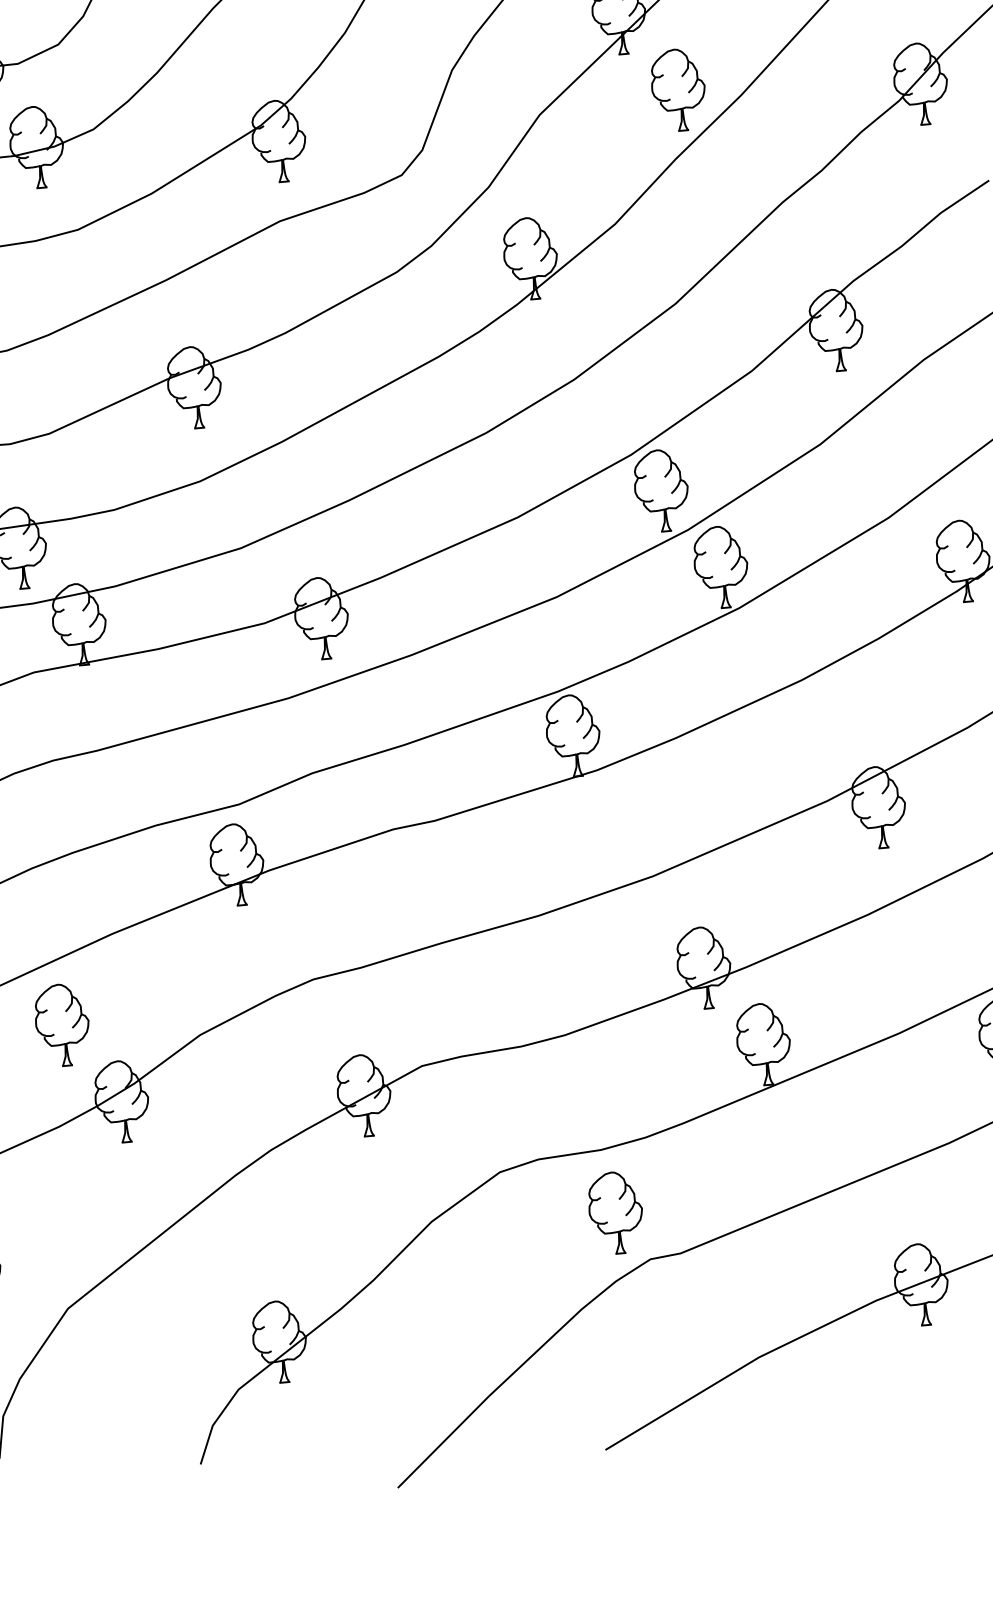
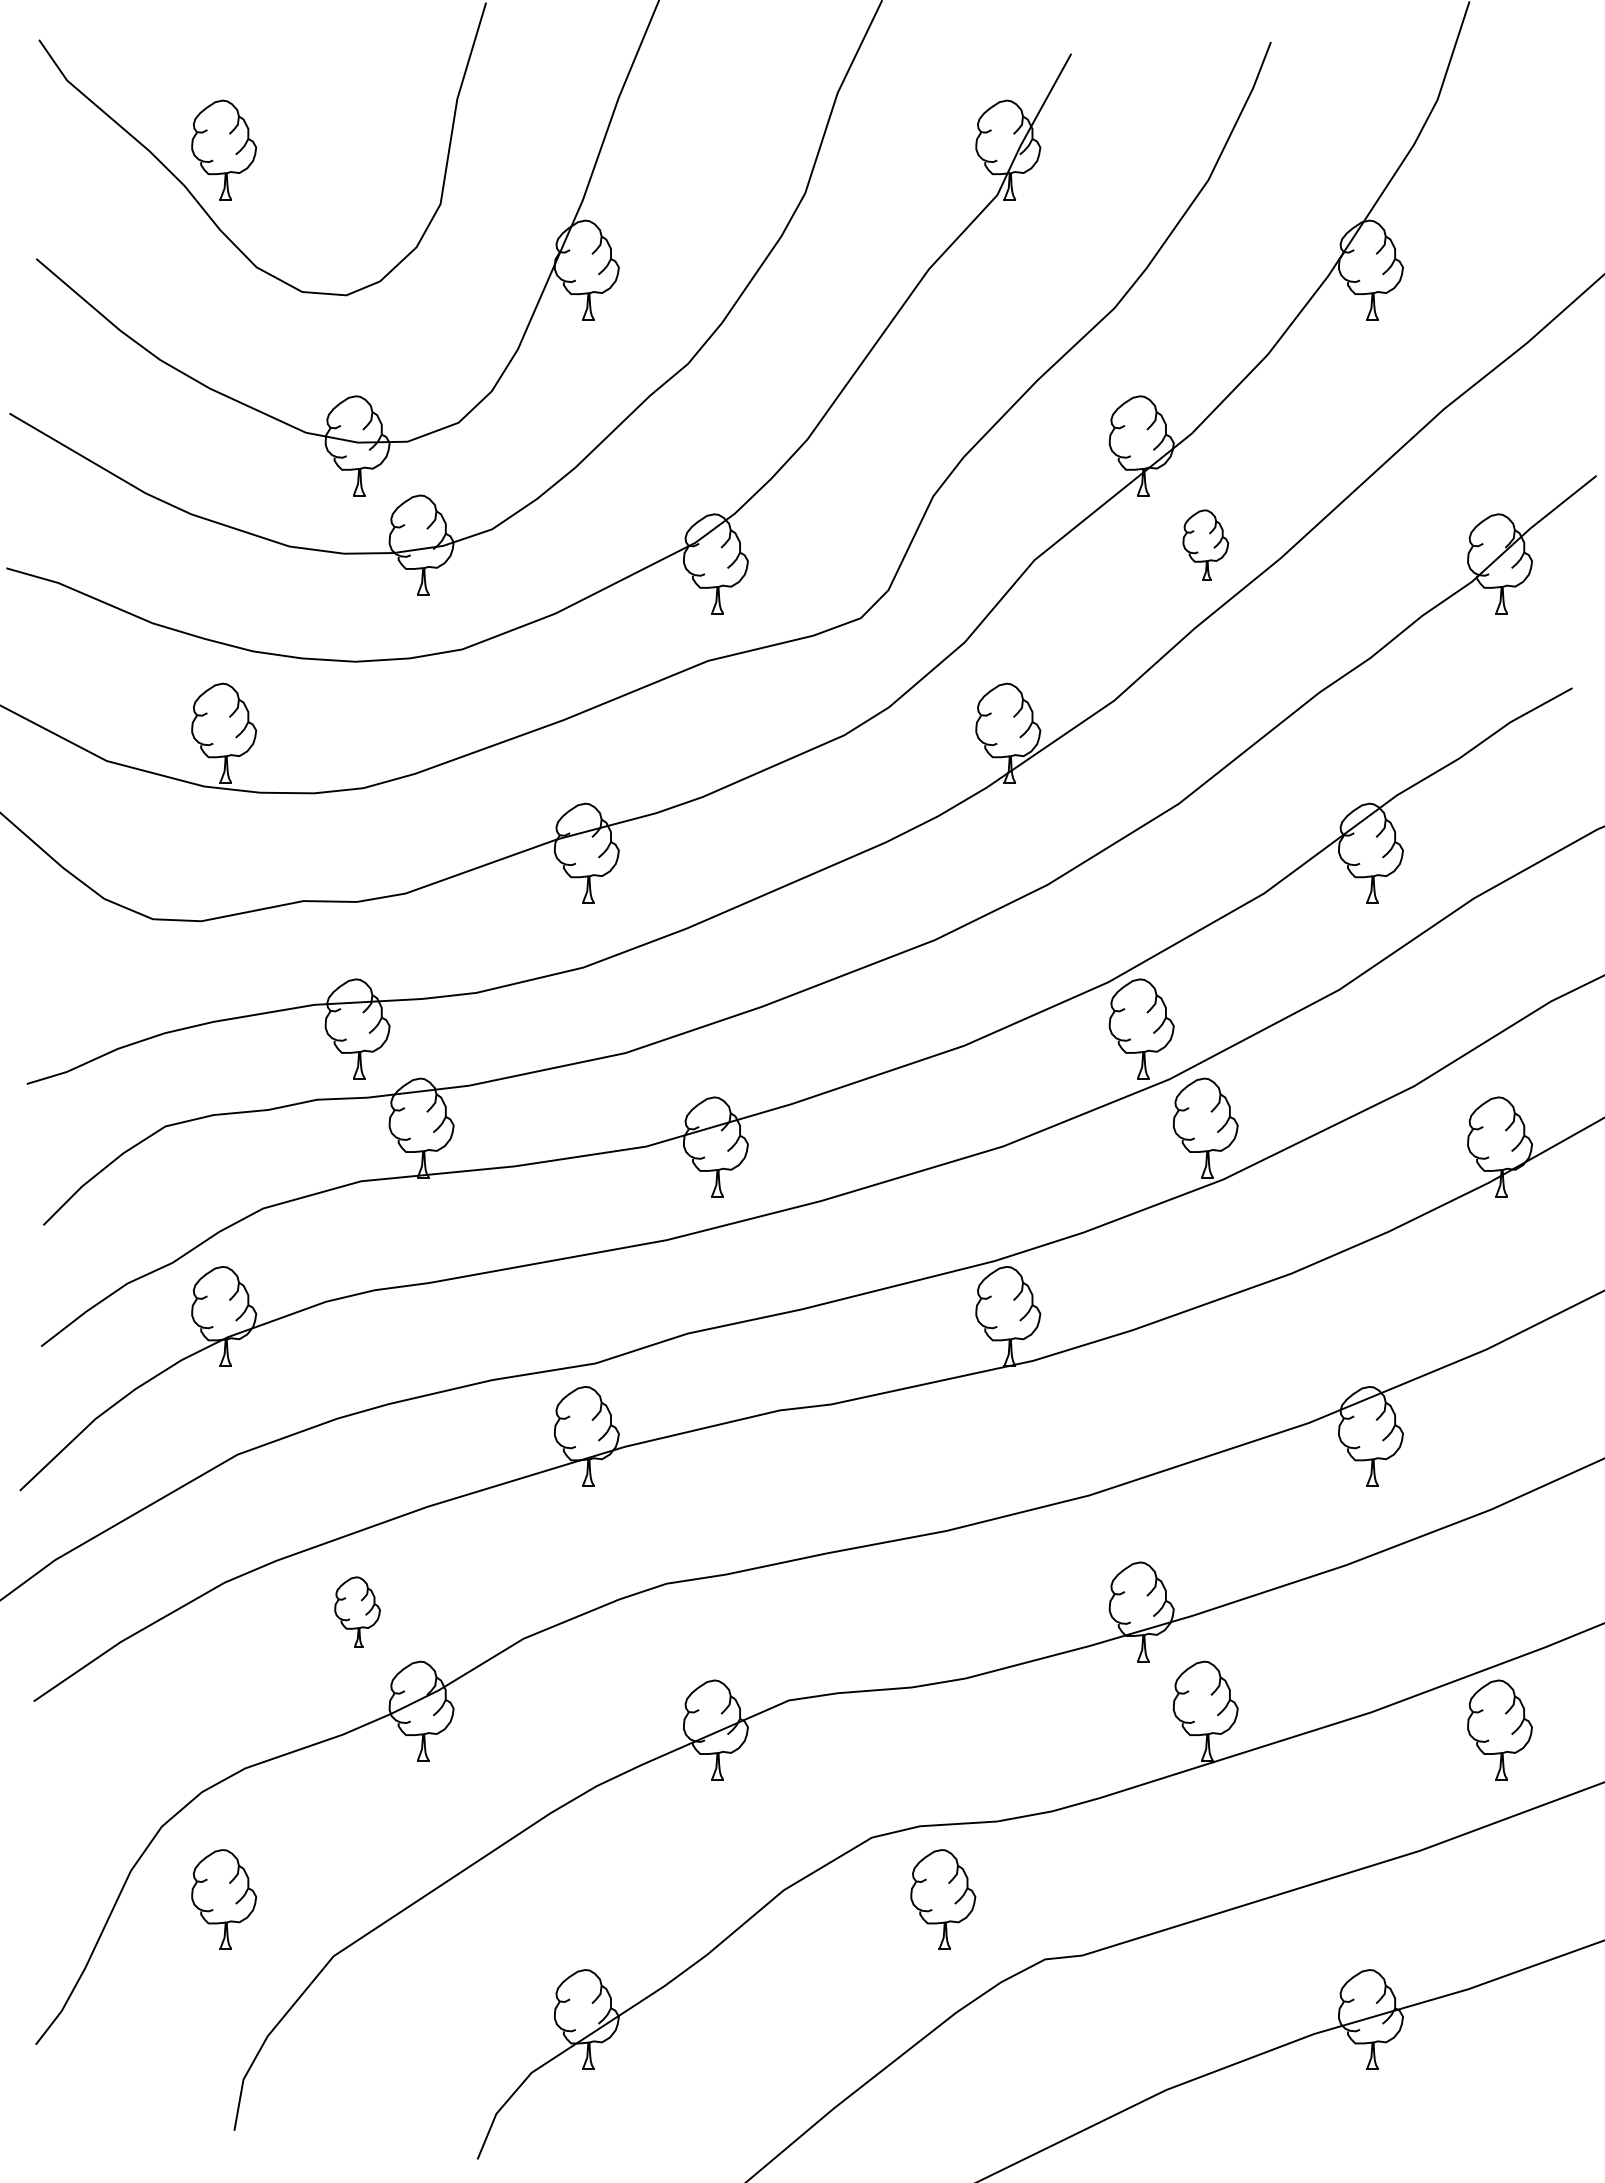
part: (678, 89) -> (1205, 544), size x0.7
part: (62, 1024) -> (357, 1611), size x0.7
part: (616, 1212) -> (943, 1899), moved

